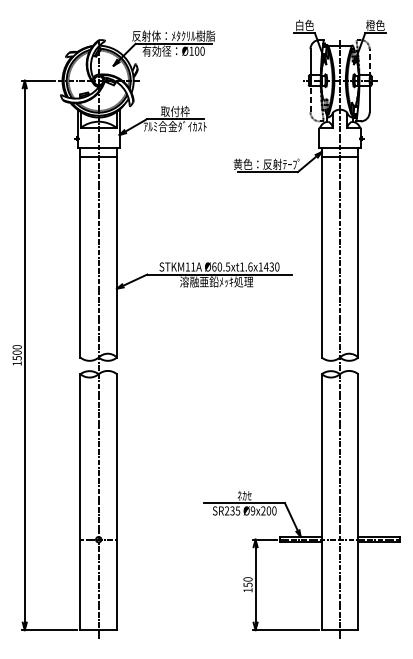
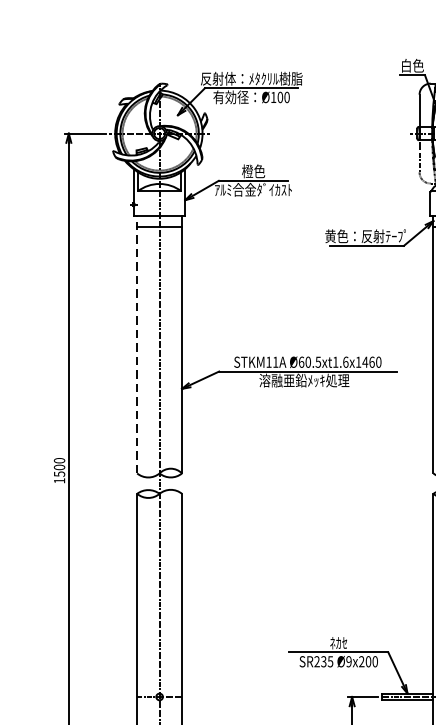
text: (175, 111) -> (253, 171), 取付枠 -> 橙色
line: (80, 252) -> (137, 344), solid -> dashed
text: (271, 266) -> (371, 361), Ø60.5xt1.6x1430 -> Ø60.5xt1.6x1460

